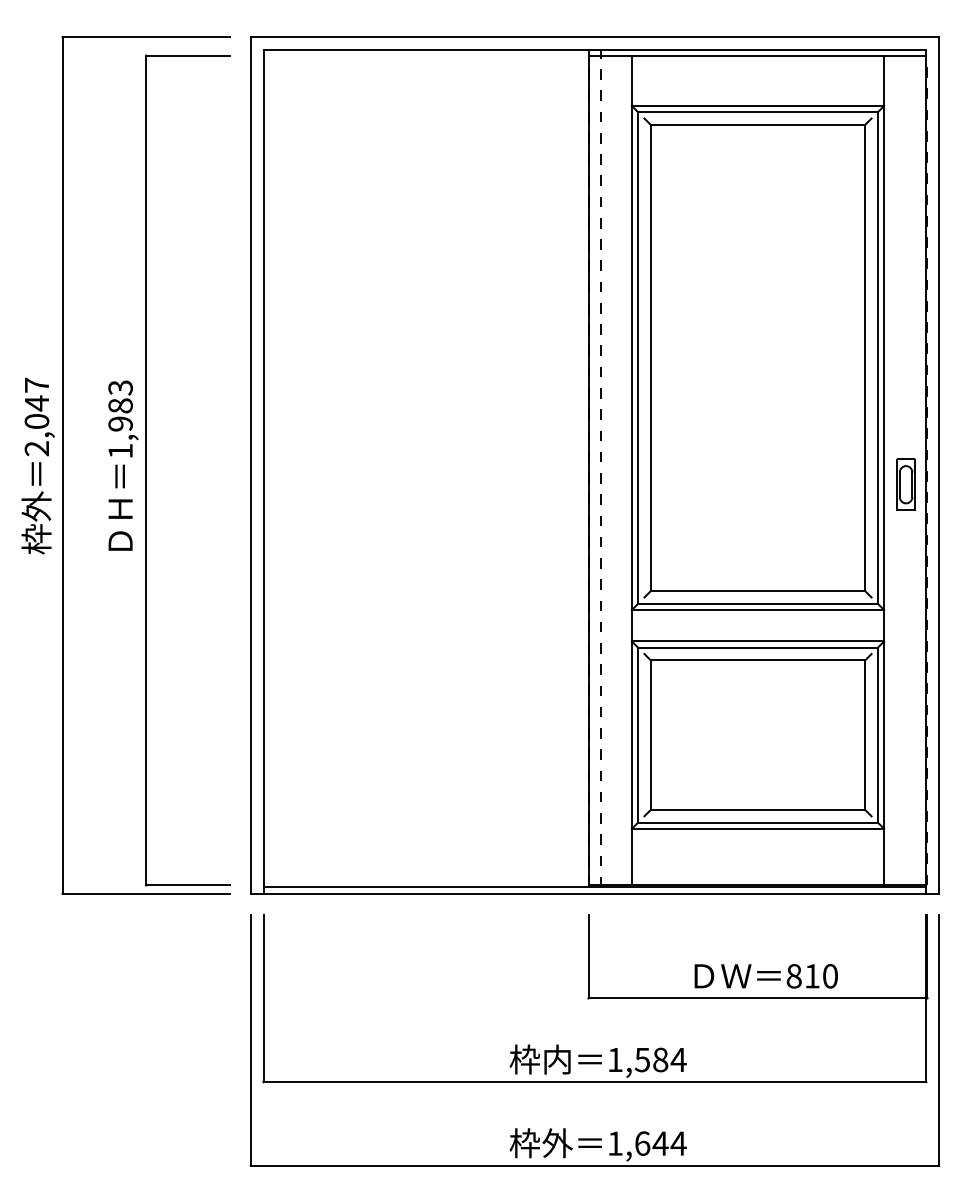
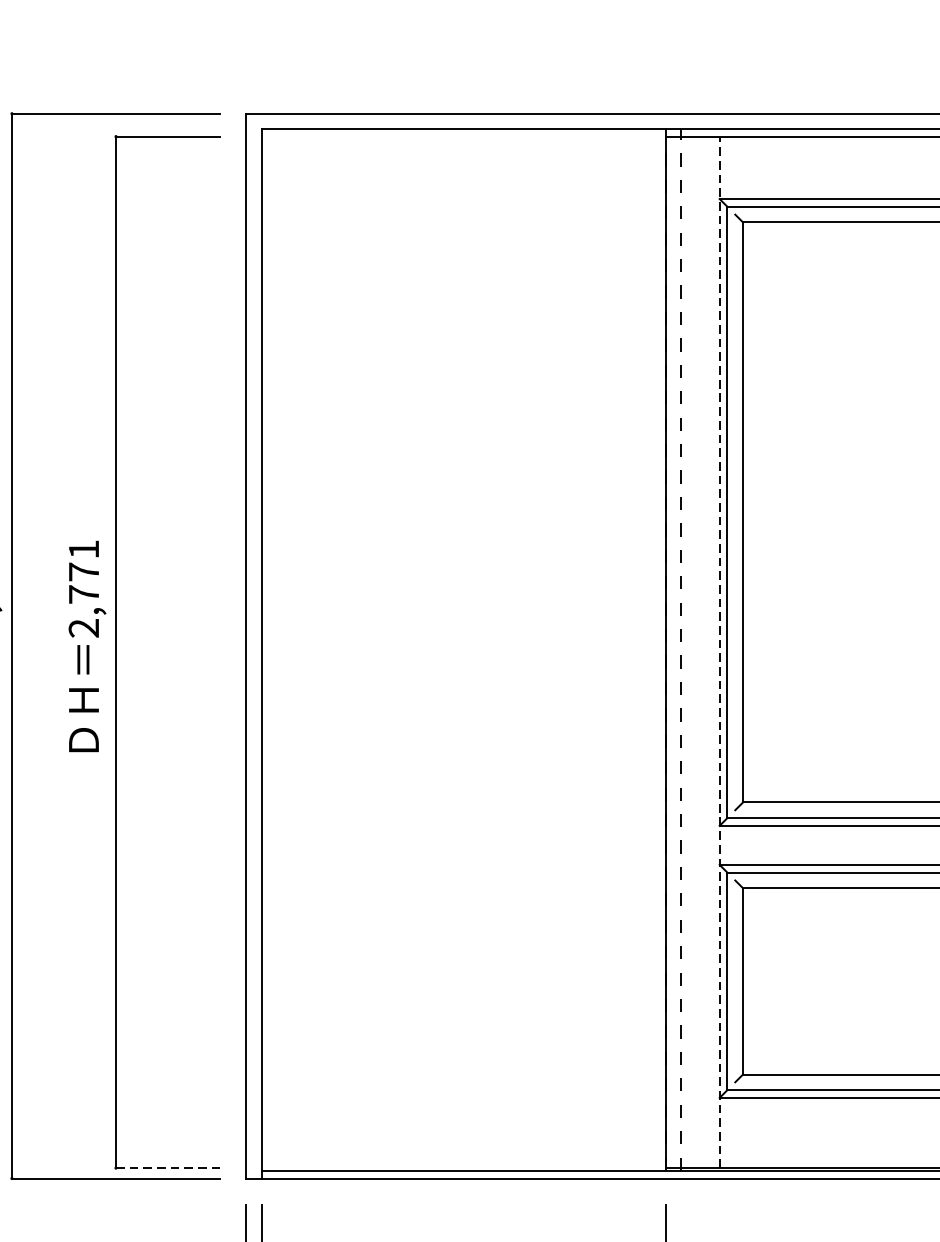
text: (120, 419) -> (83, 588), 1,983 -> 2,771
line: (631, 470) -> (719, 652), solid -> dashed
line: (188, 885) -> (168, 1168), solid -> dashed

